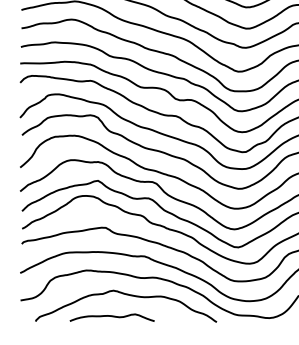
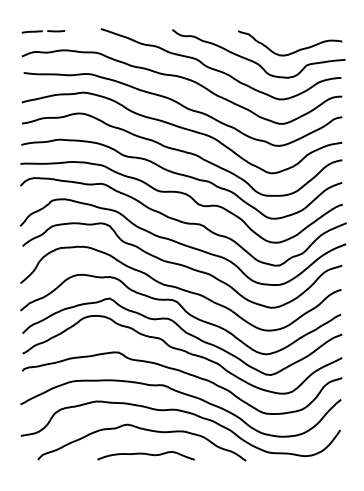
curve: (111, 316) -> (145, 454), moved

